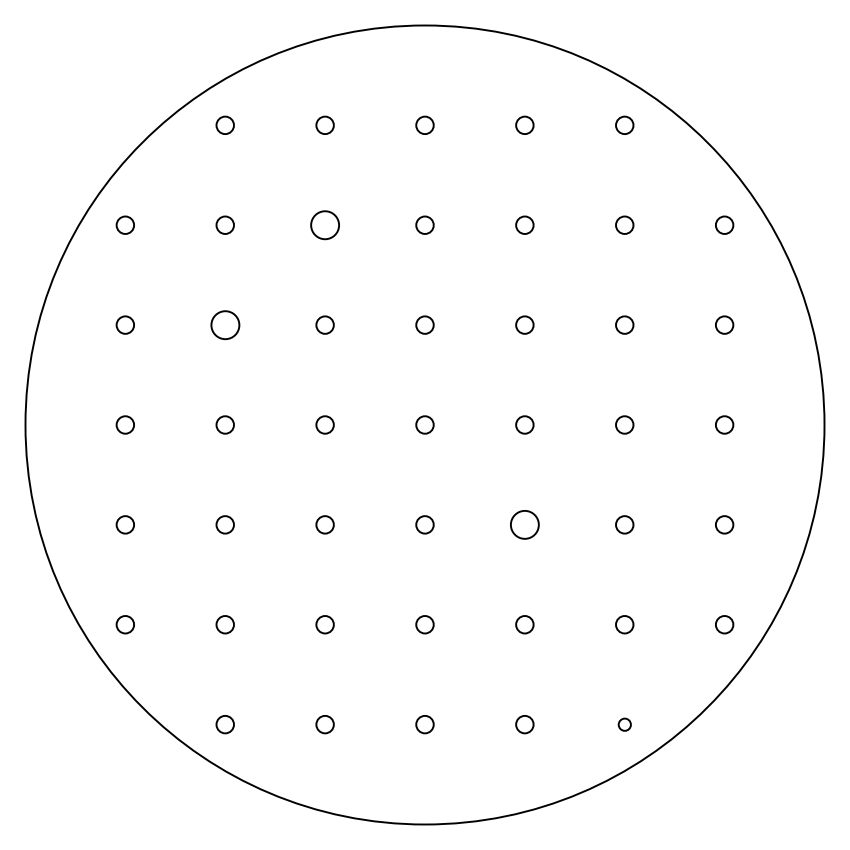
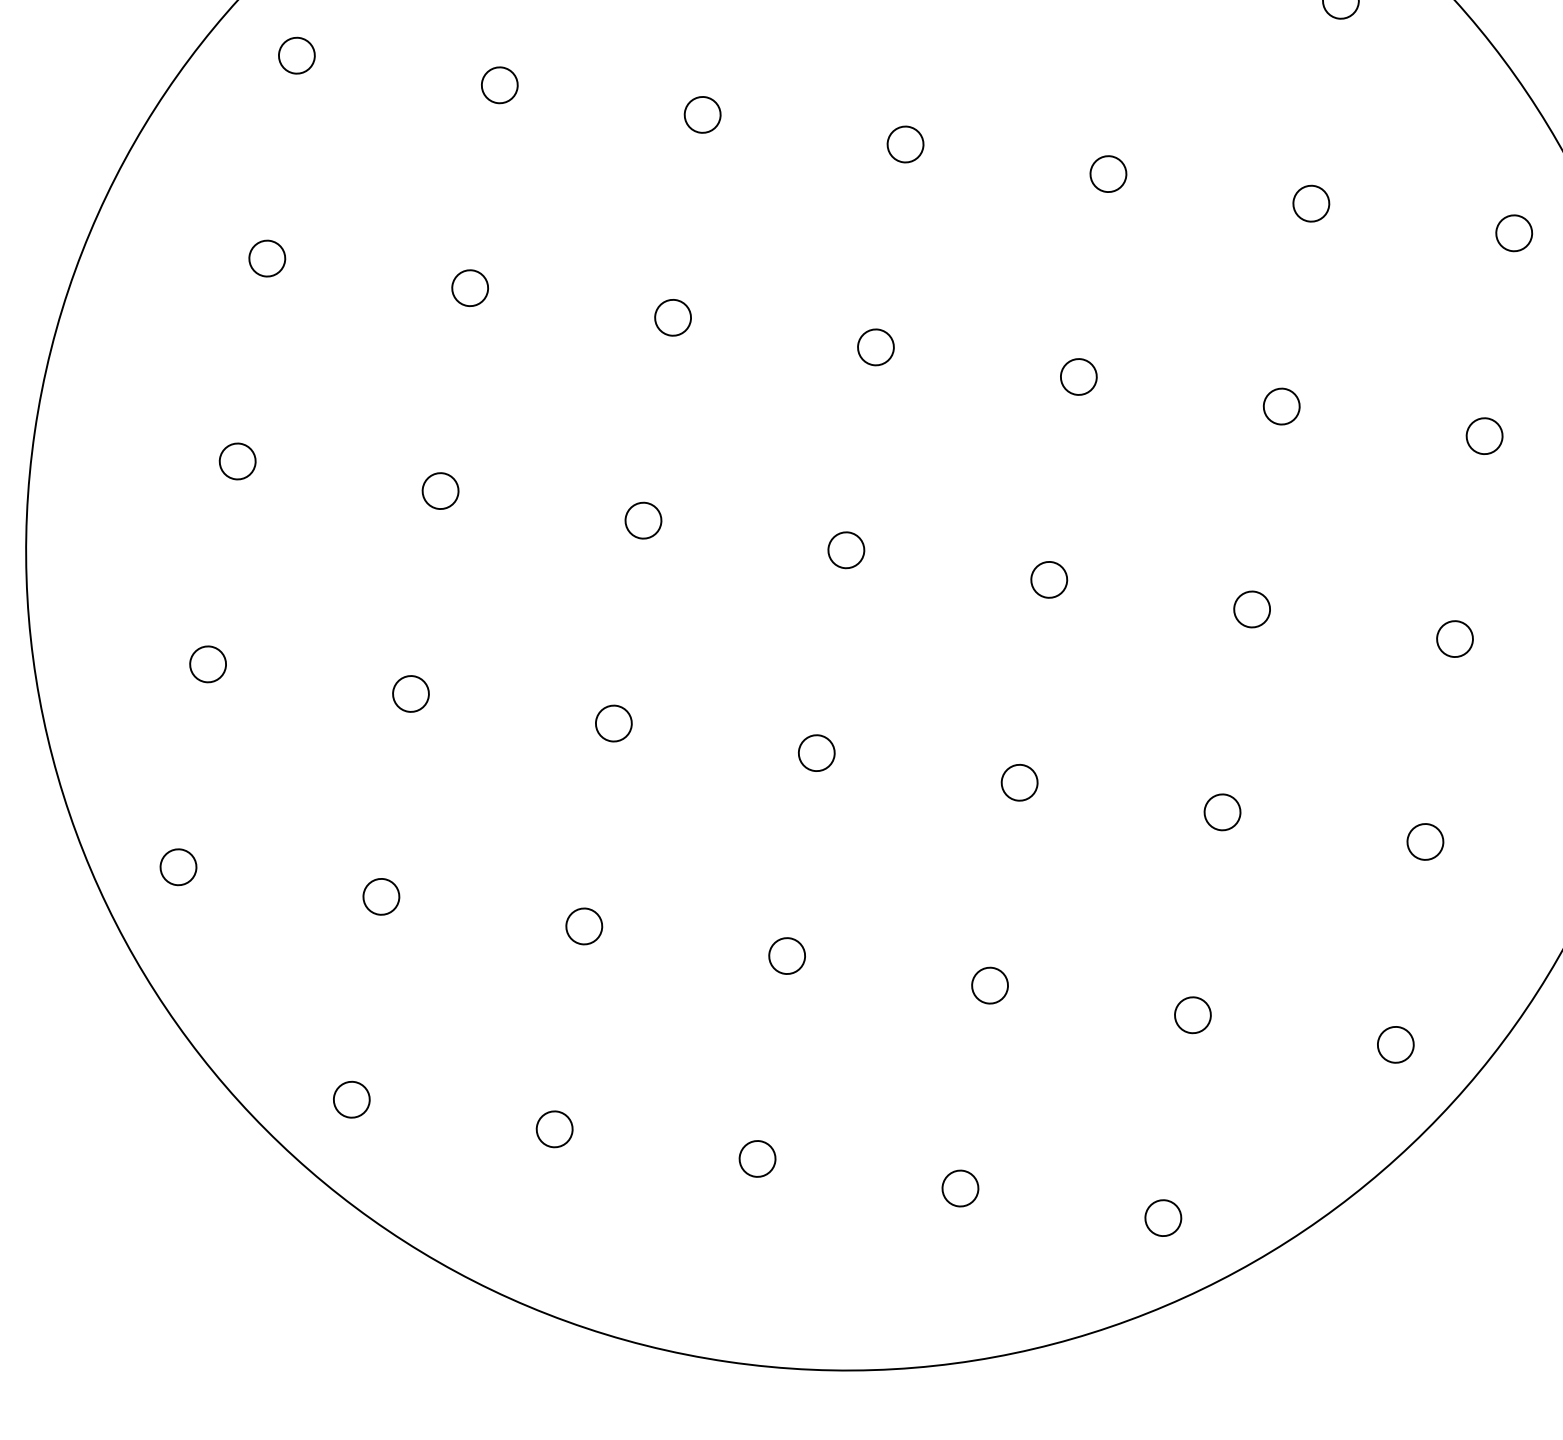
circle: (324, 224) -> (701, 113), size x0.62
circle: (224, 324) -> (468, 286), size x0.62
circle: (524, 524) -> (1019, 781), size x0.62
circle: (624, 724) -> (1162, 1217), size x1.43

